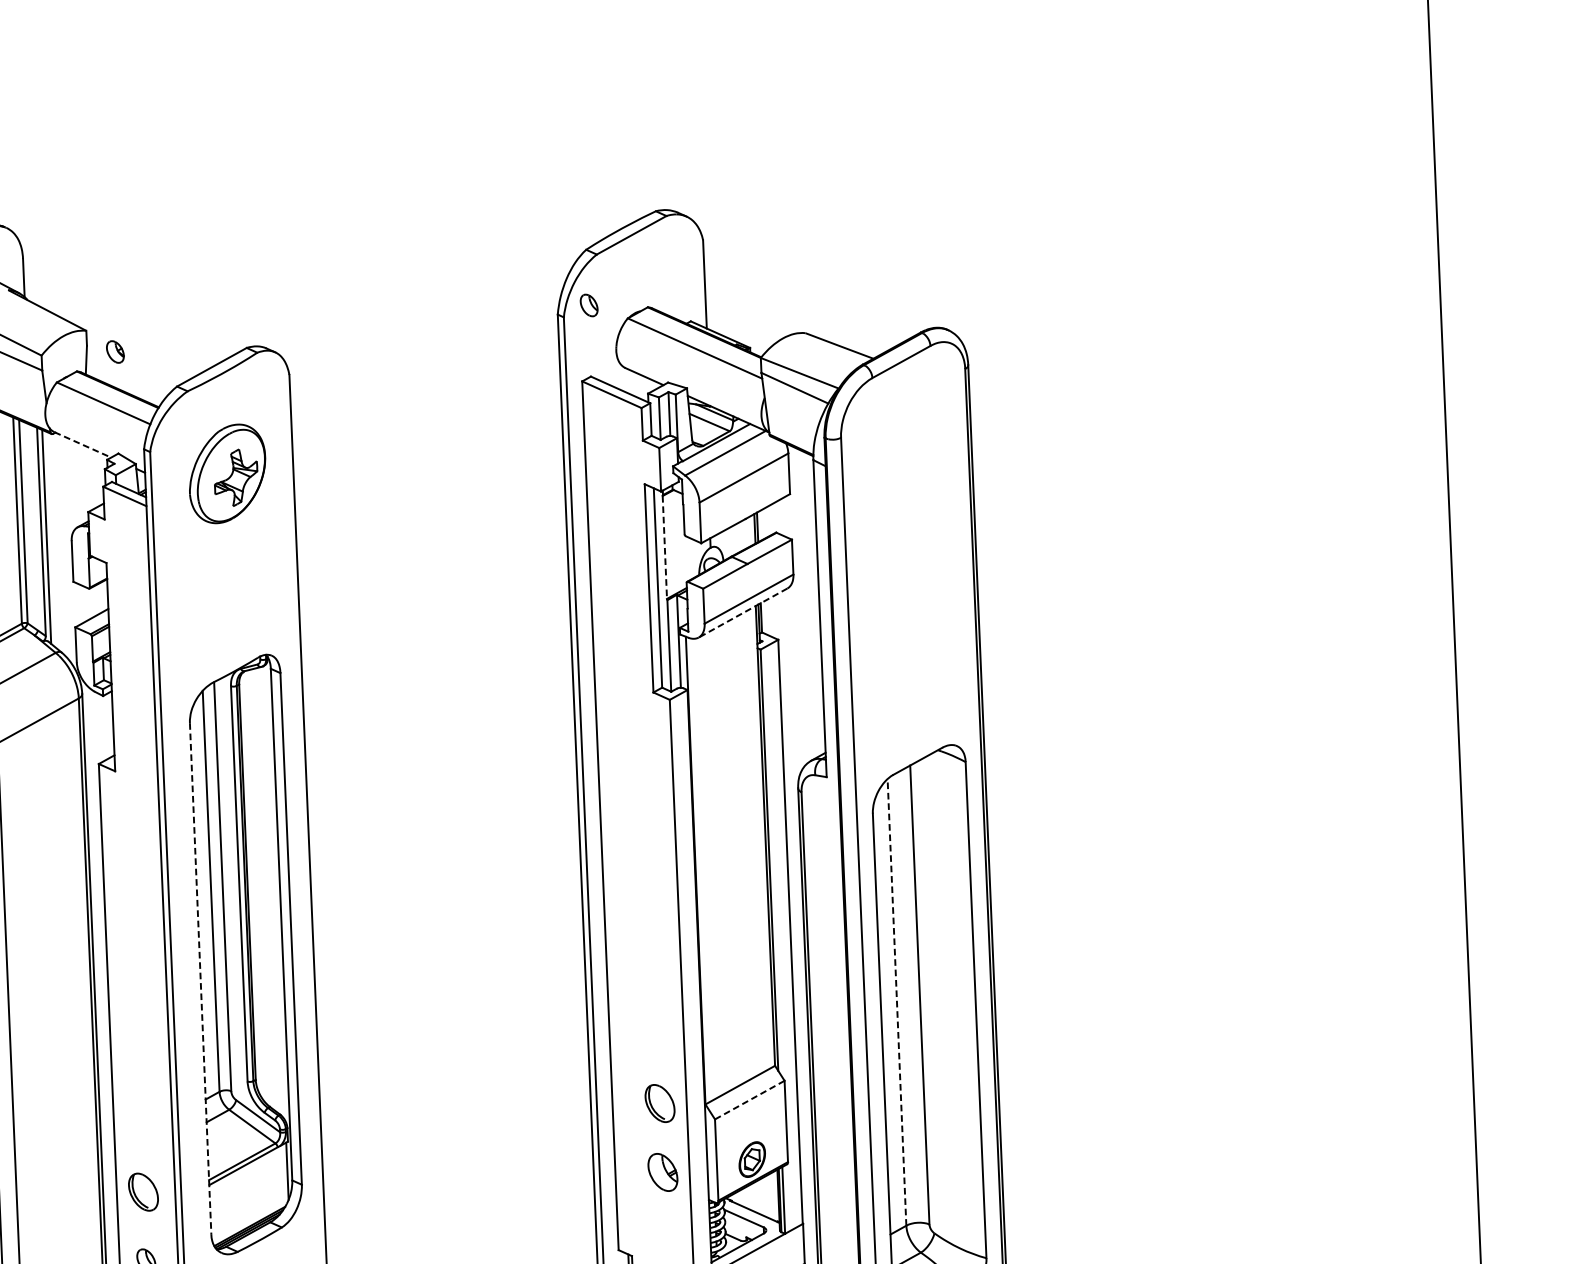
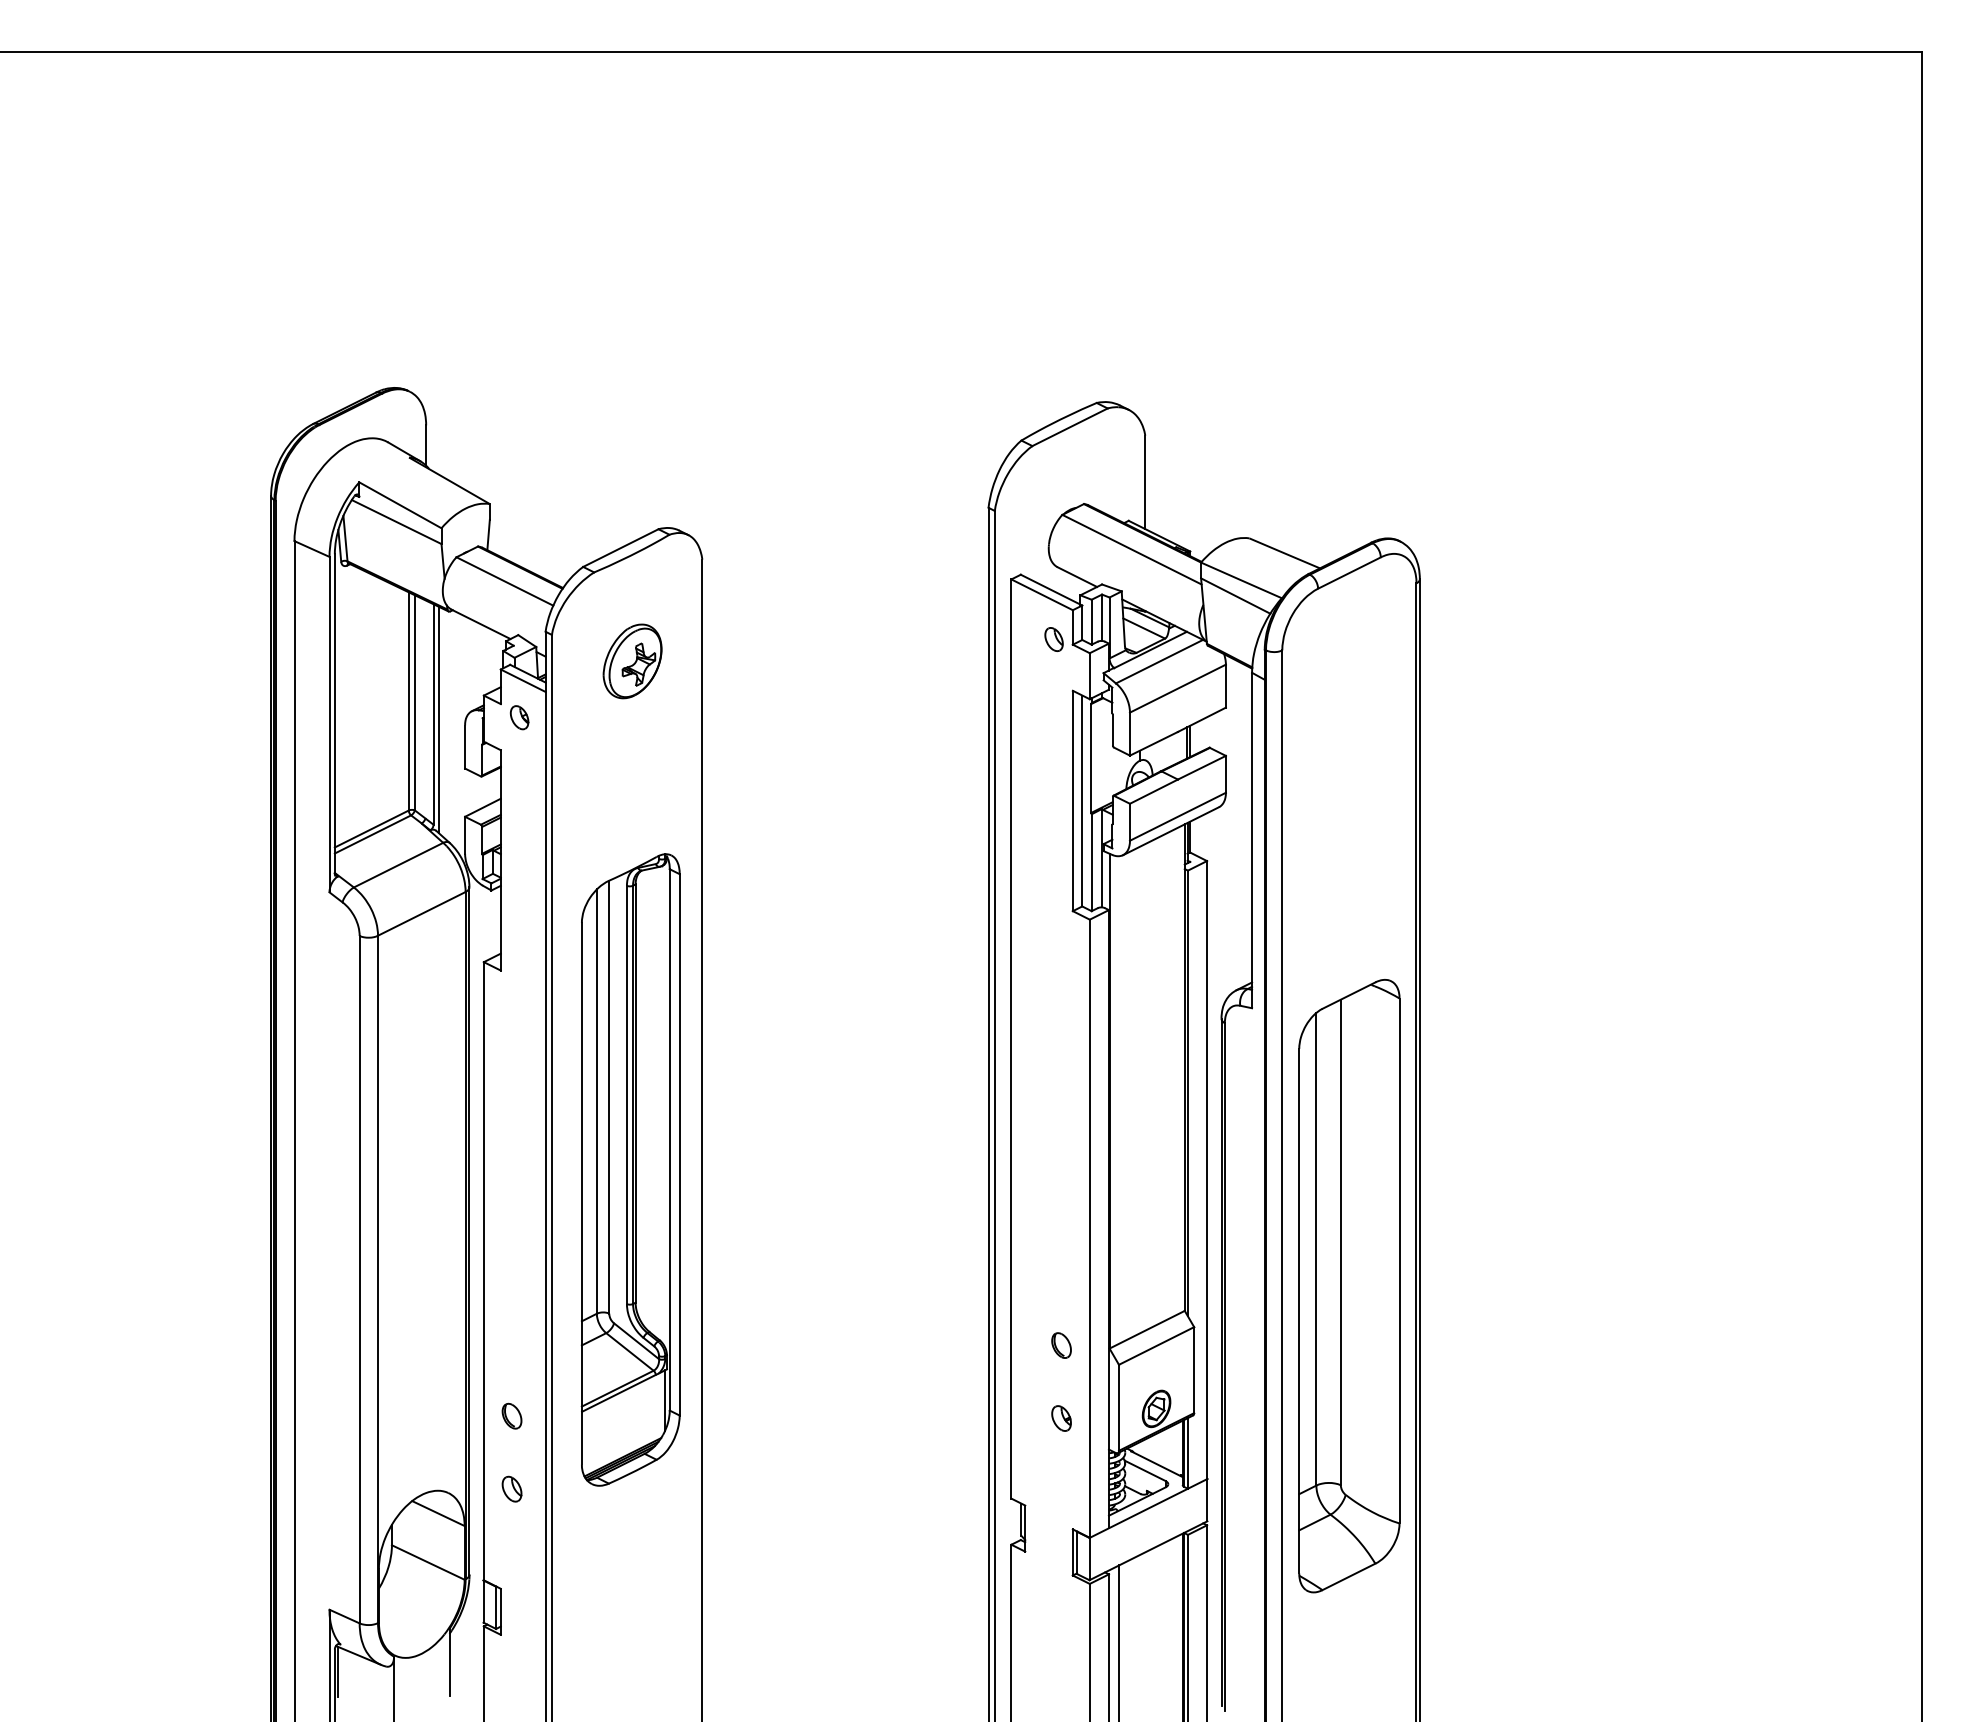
part: (588, 305) -> (1053, 639), moved
part: (115, 351) -> (519, 717), moved
line: (83, 445) -> (481, 624), dashed -> solid
part: (227, 473) -> (632, 661), size x0.71
line: (665, 547) -> (1091, 758), dashed -> solid
line: (743, 613) -> (1171, 831), dashed -> solid
line: (200, 978) -> (581, 1193), dashed -> solid
line: (897, 1001) -> (1316, 1248), dashed -> solid
line: (750, 1099) -> (1157, 1345), dashed -> solid
part: (659, 1103) -> (1061, 1345), size x0.62
part: (662, 1172) -> (1061, 1418), size x0.62
part: (142, 1191) -> (511, 1415), size x0.62

